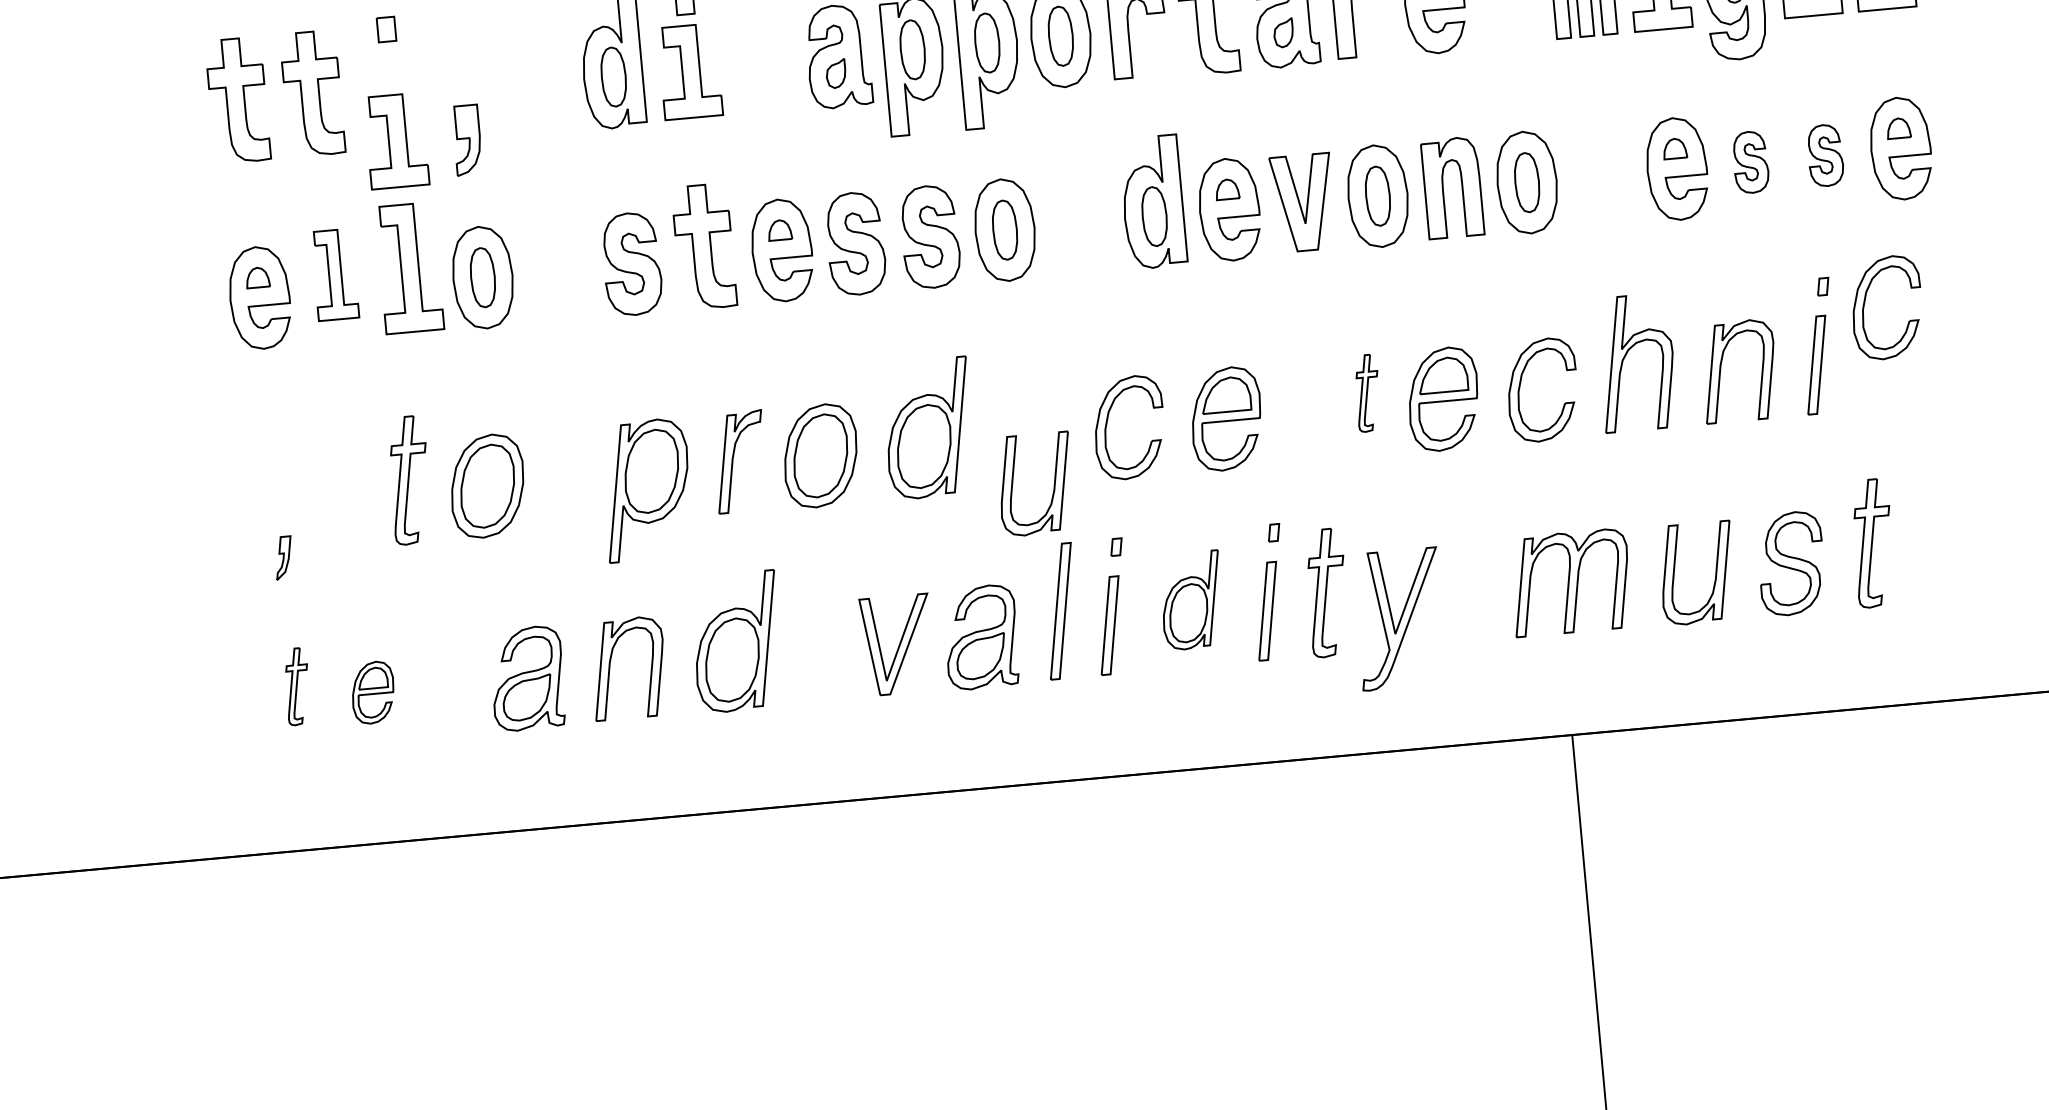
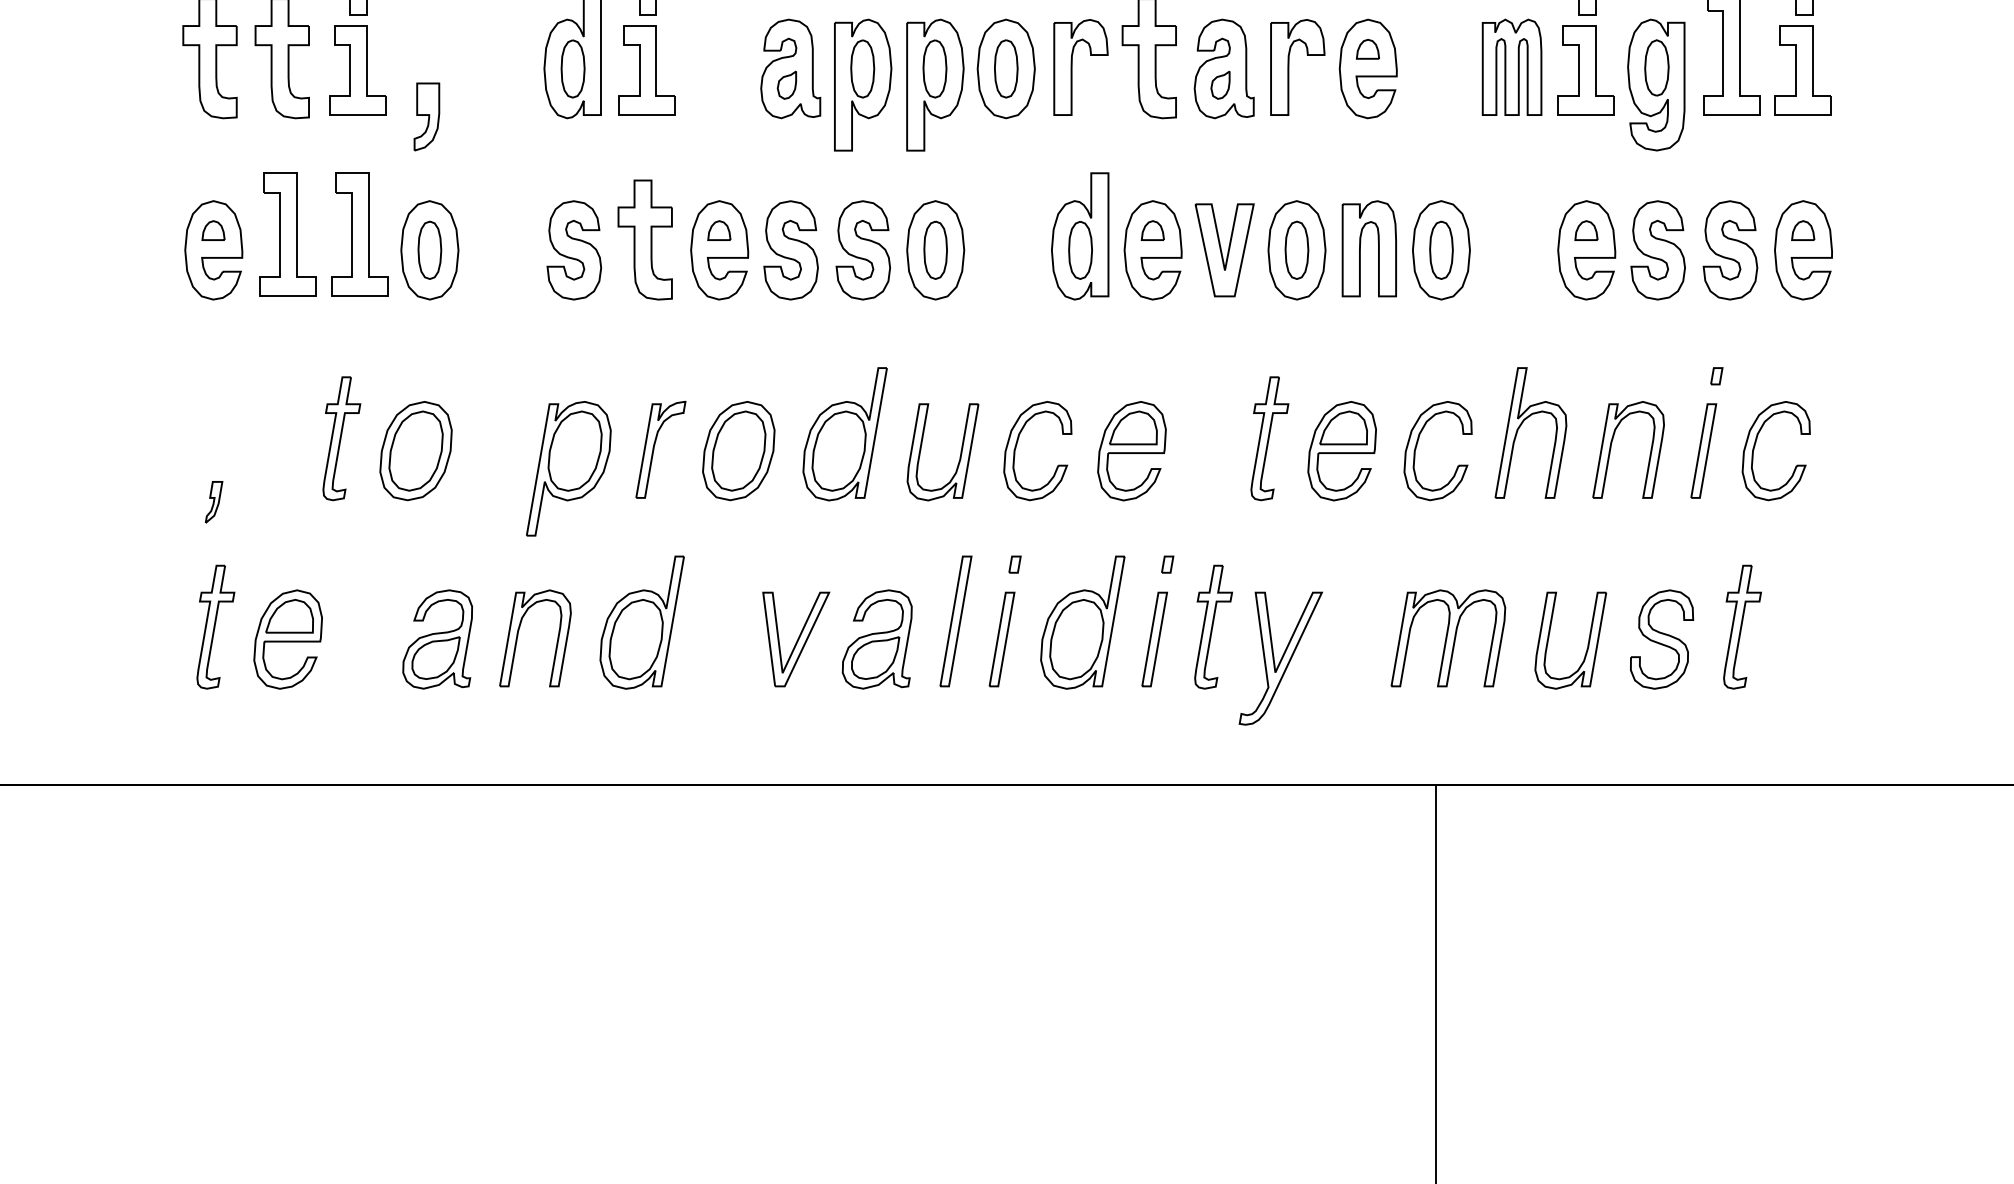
part: (396, 141) -> (357, 70), moved
part: (1825, 155) -> (1730, 250), size x1.67
part: (1750, 162) -> (1657, 250), size x1.67
part: (334, 274) -> (287, 234), size x1.43
part: (1865, 305) -> (1755, 446), moved
part: (1367, 393) -> (1269, 438), size x1.67
part: (1053, 487) -> (959, 456), moved
part: (1191, 600) -> (1082, 622), size x1.43
part: (297, 686) -> (215, 626), size x1.67
part: (372, 692) -> (287, 639), size x1.67

